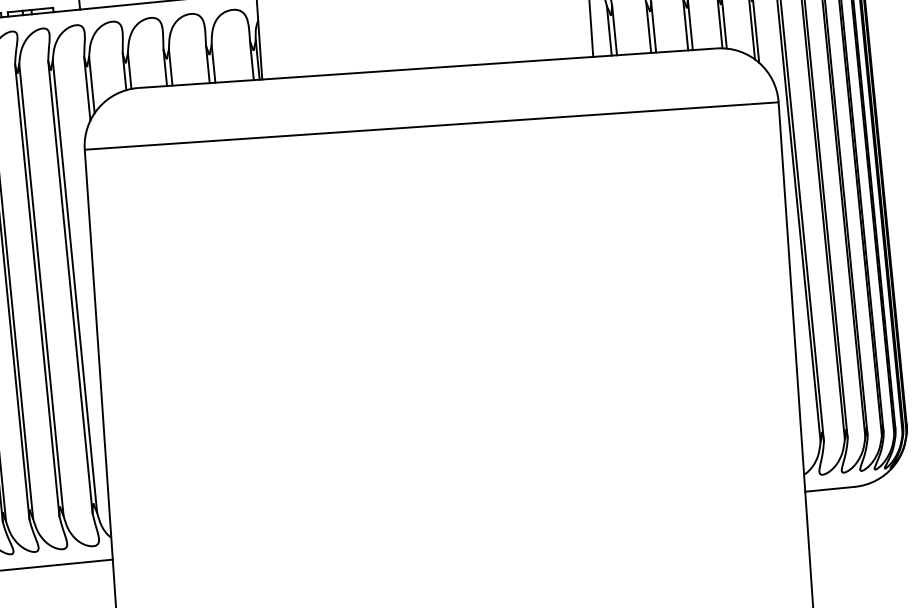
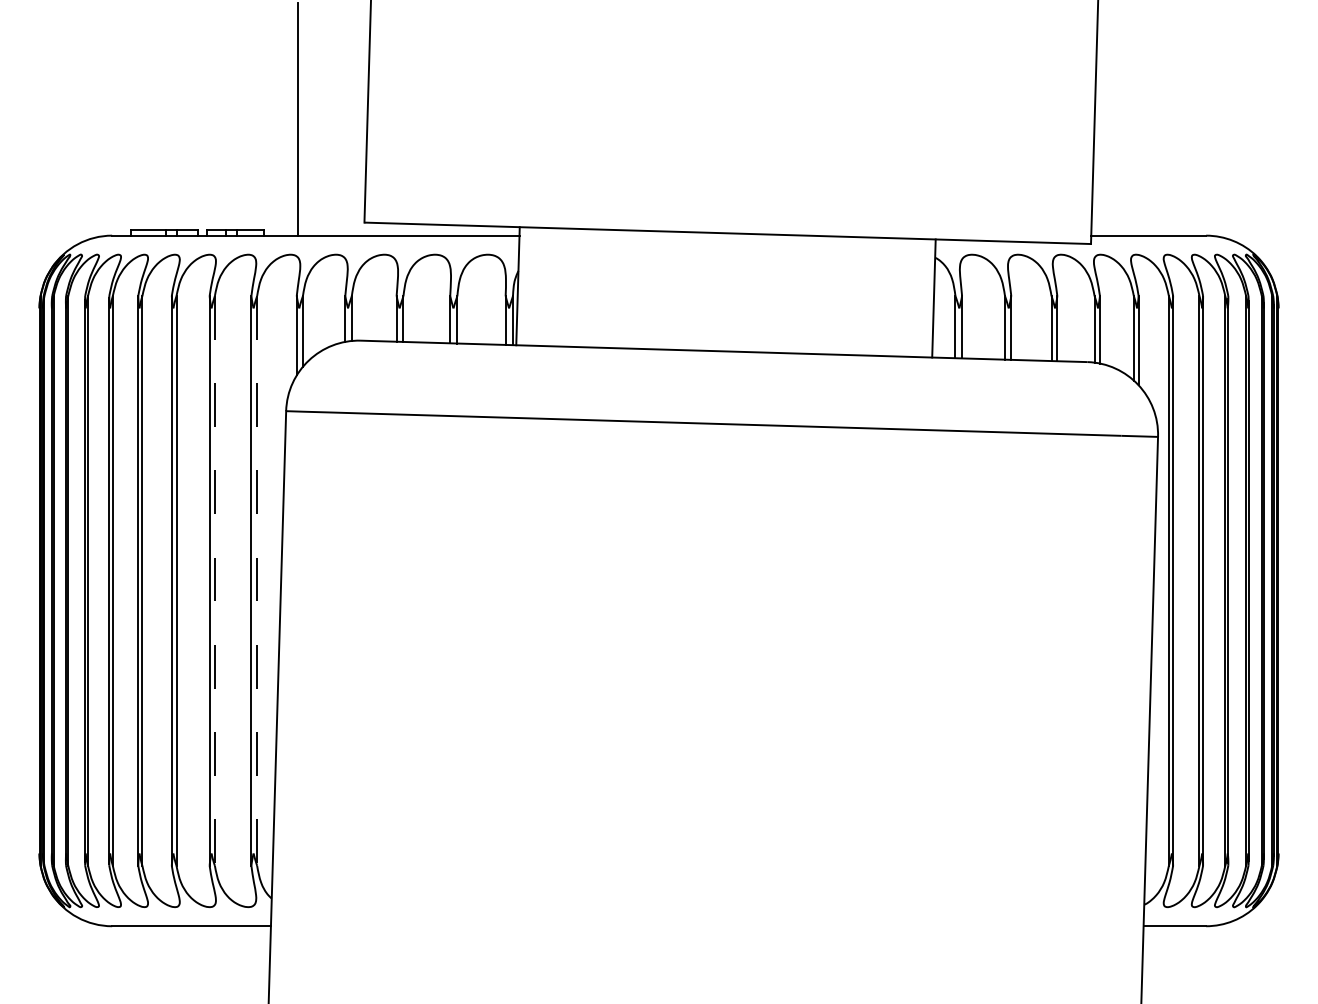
line: (75, 286) -> (257, 580), solid -> dashed
line: (41, 289) -> (214, 580), solid -> dashed

